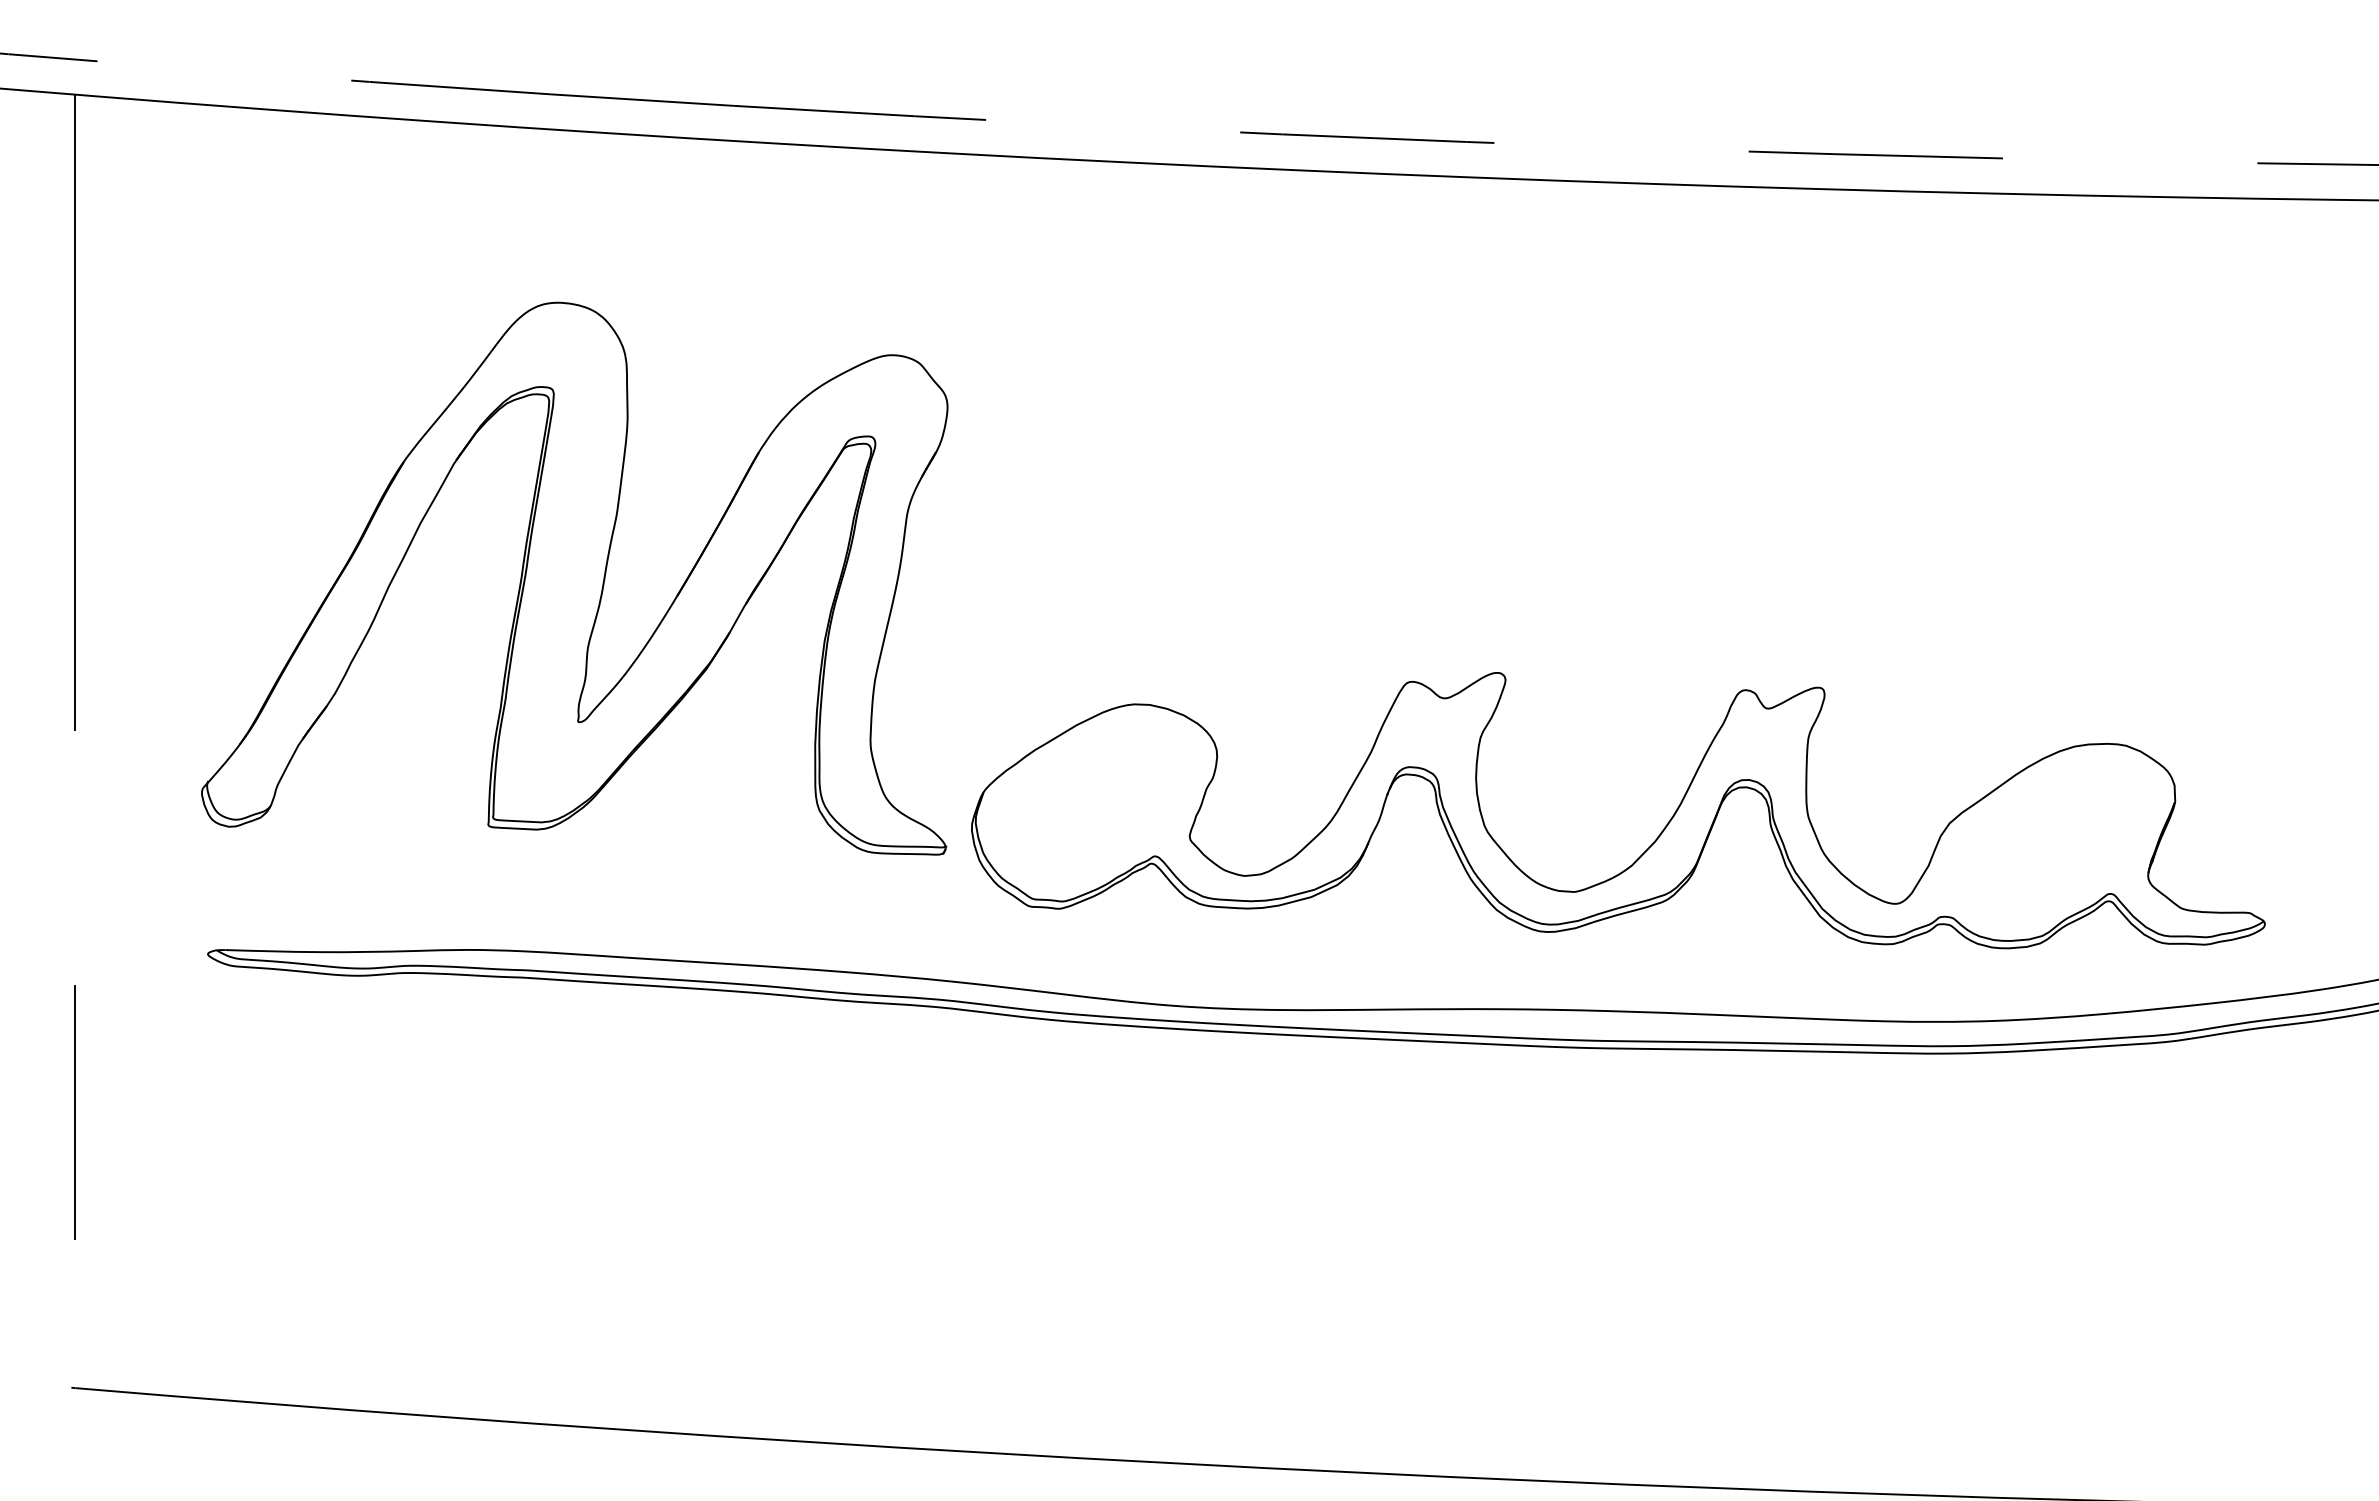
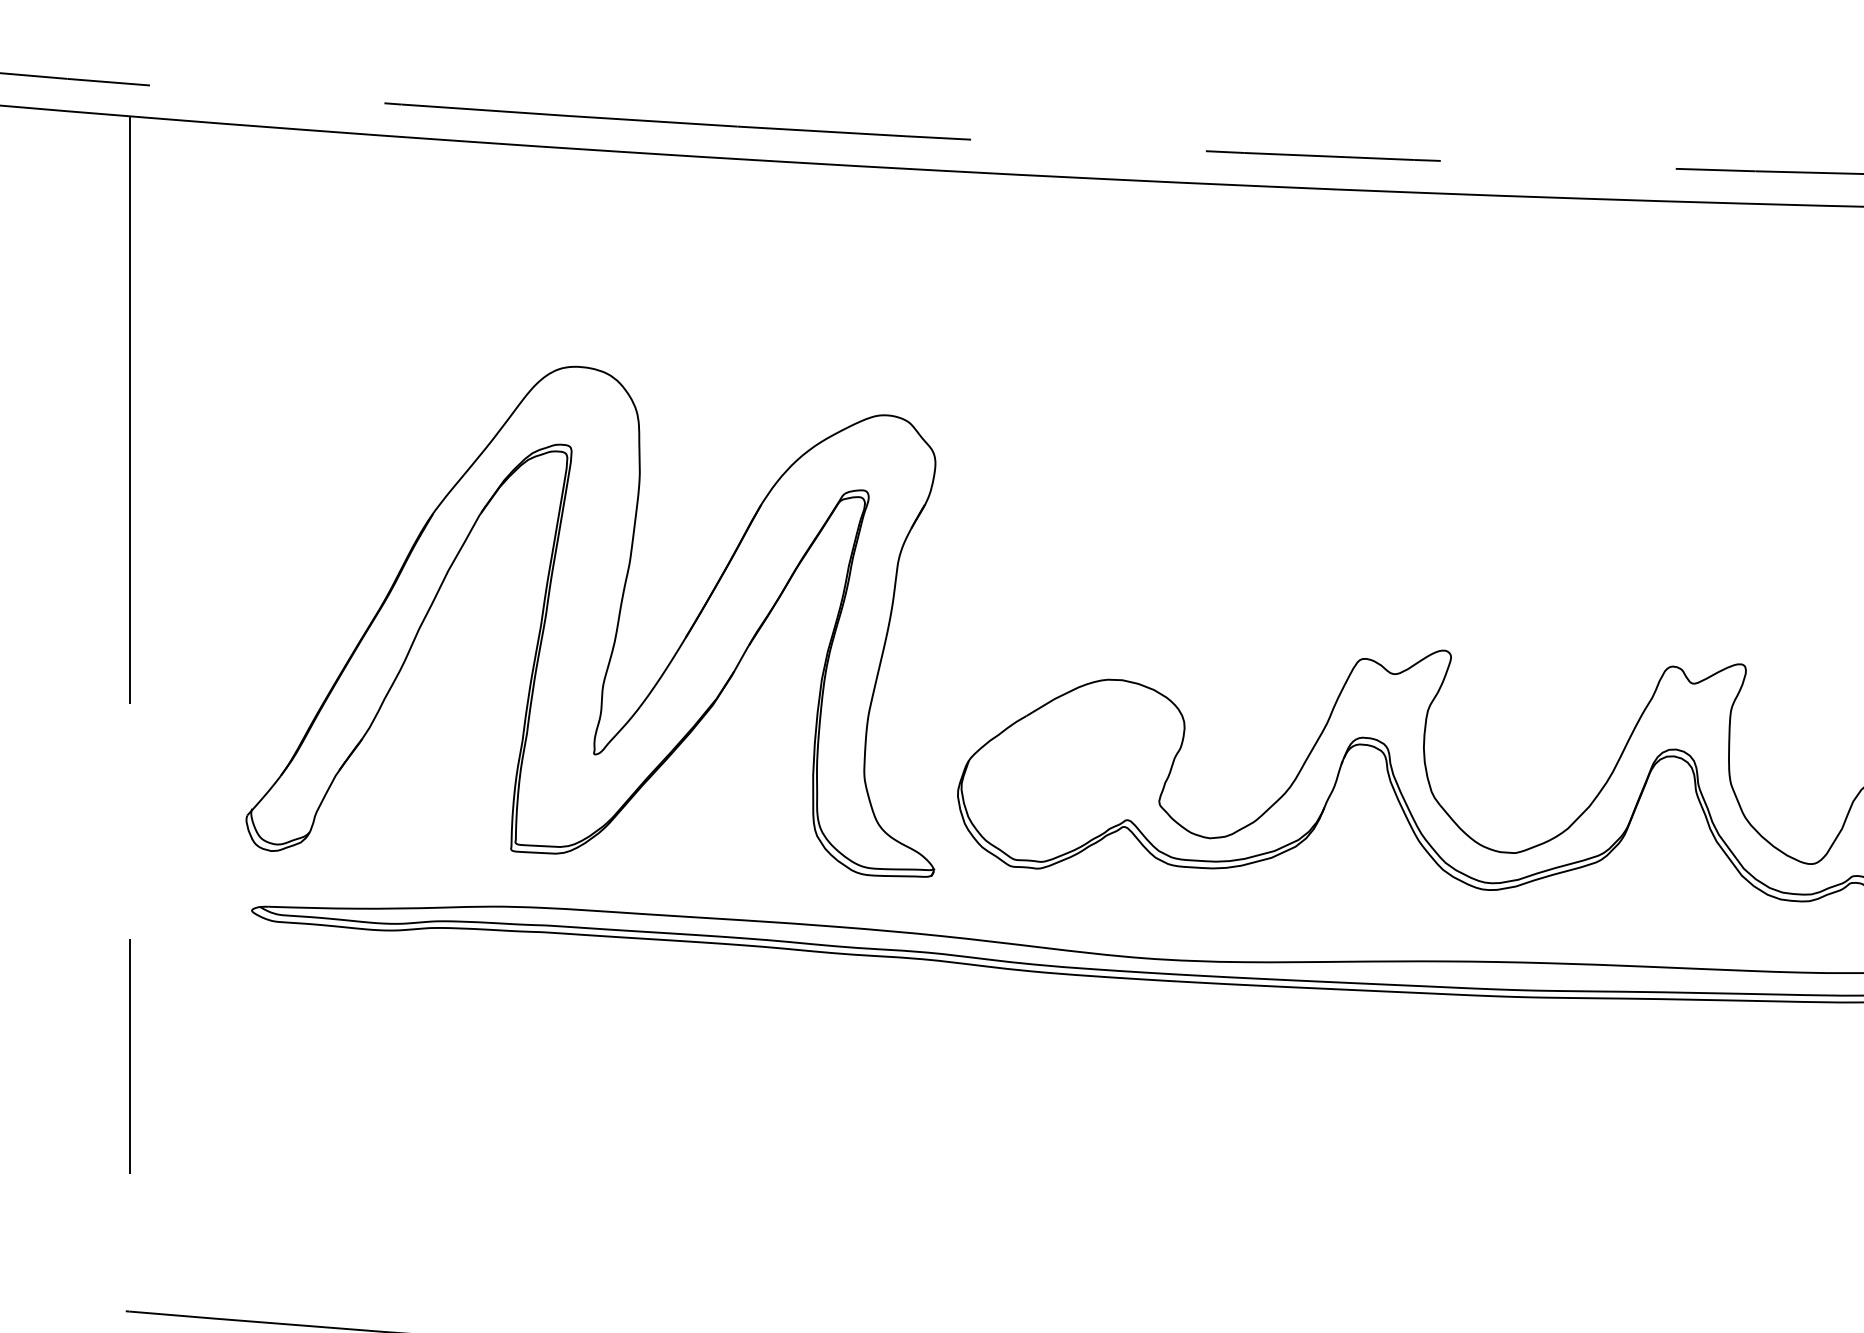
part: (574, 578) -> (590, 621), moved

